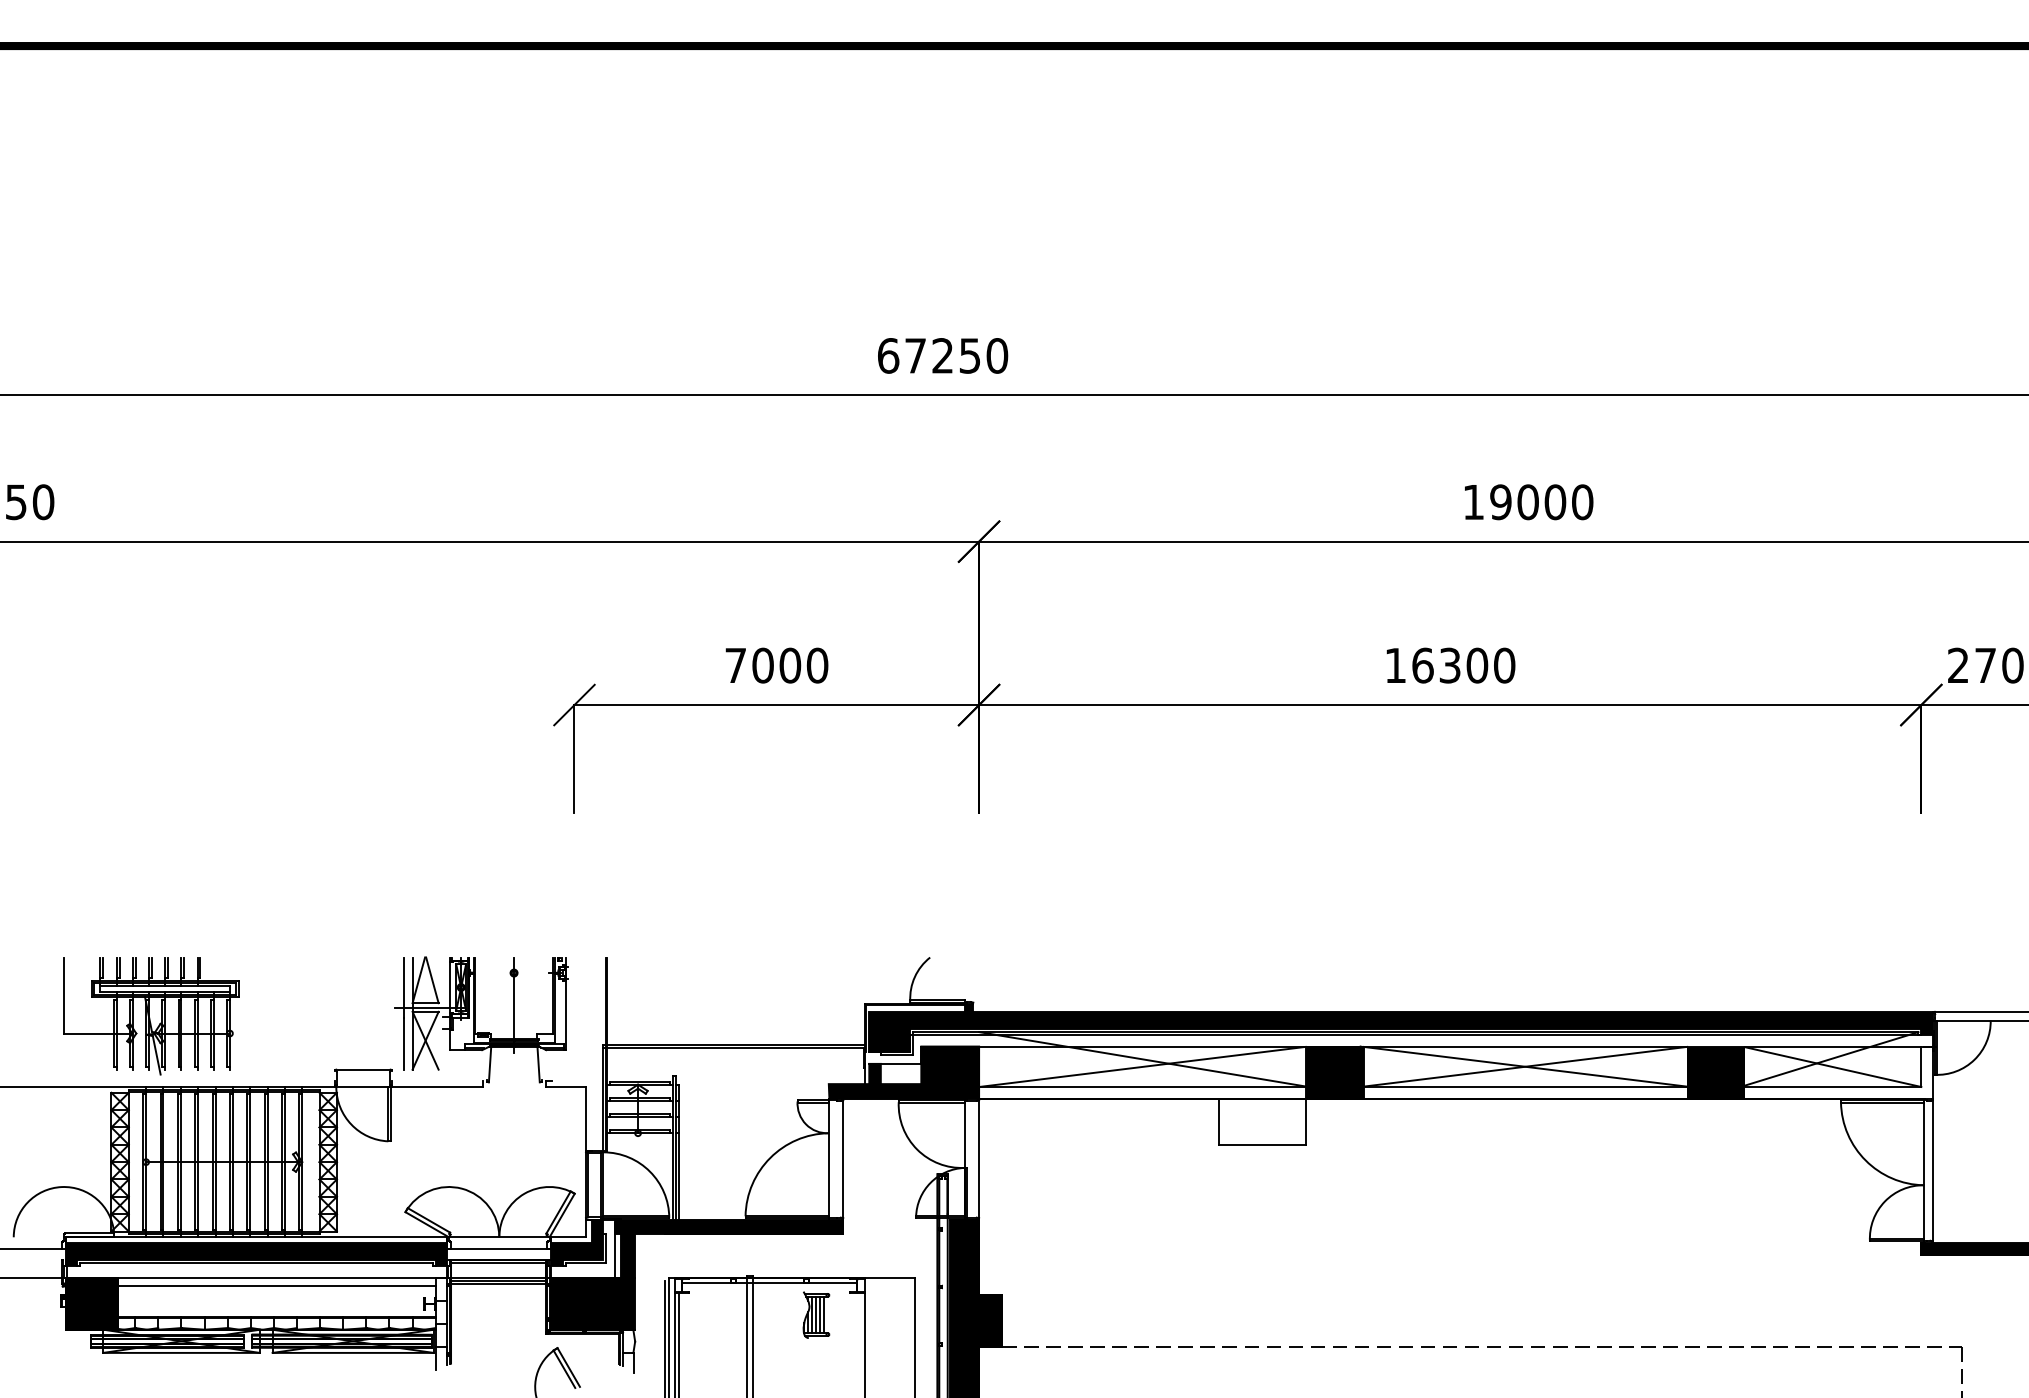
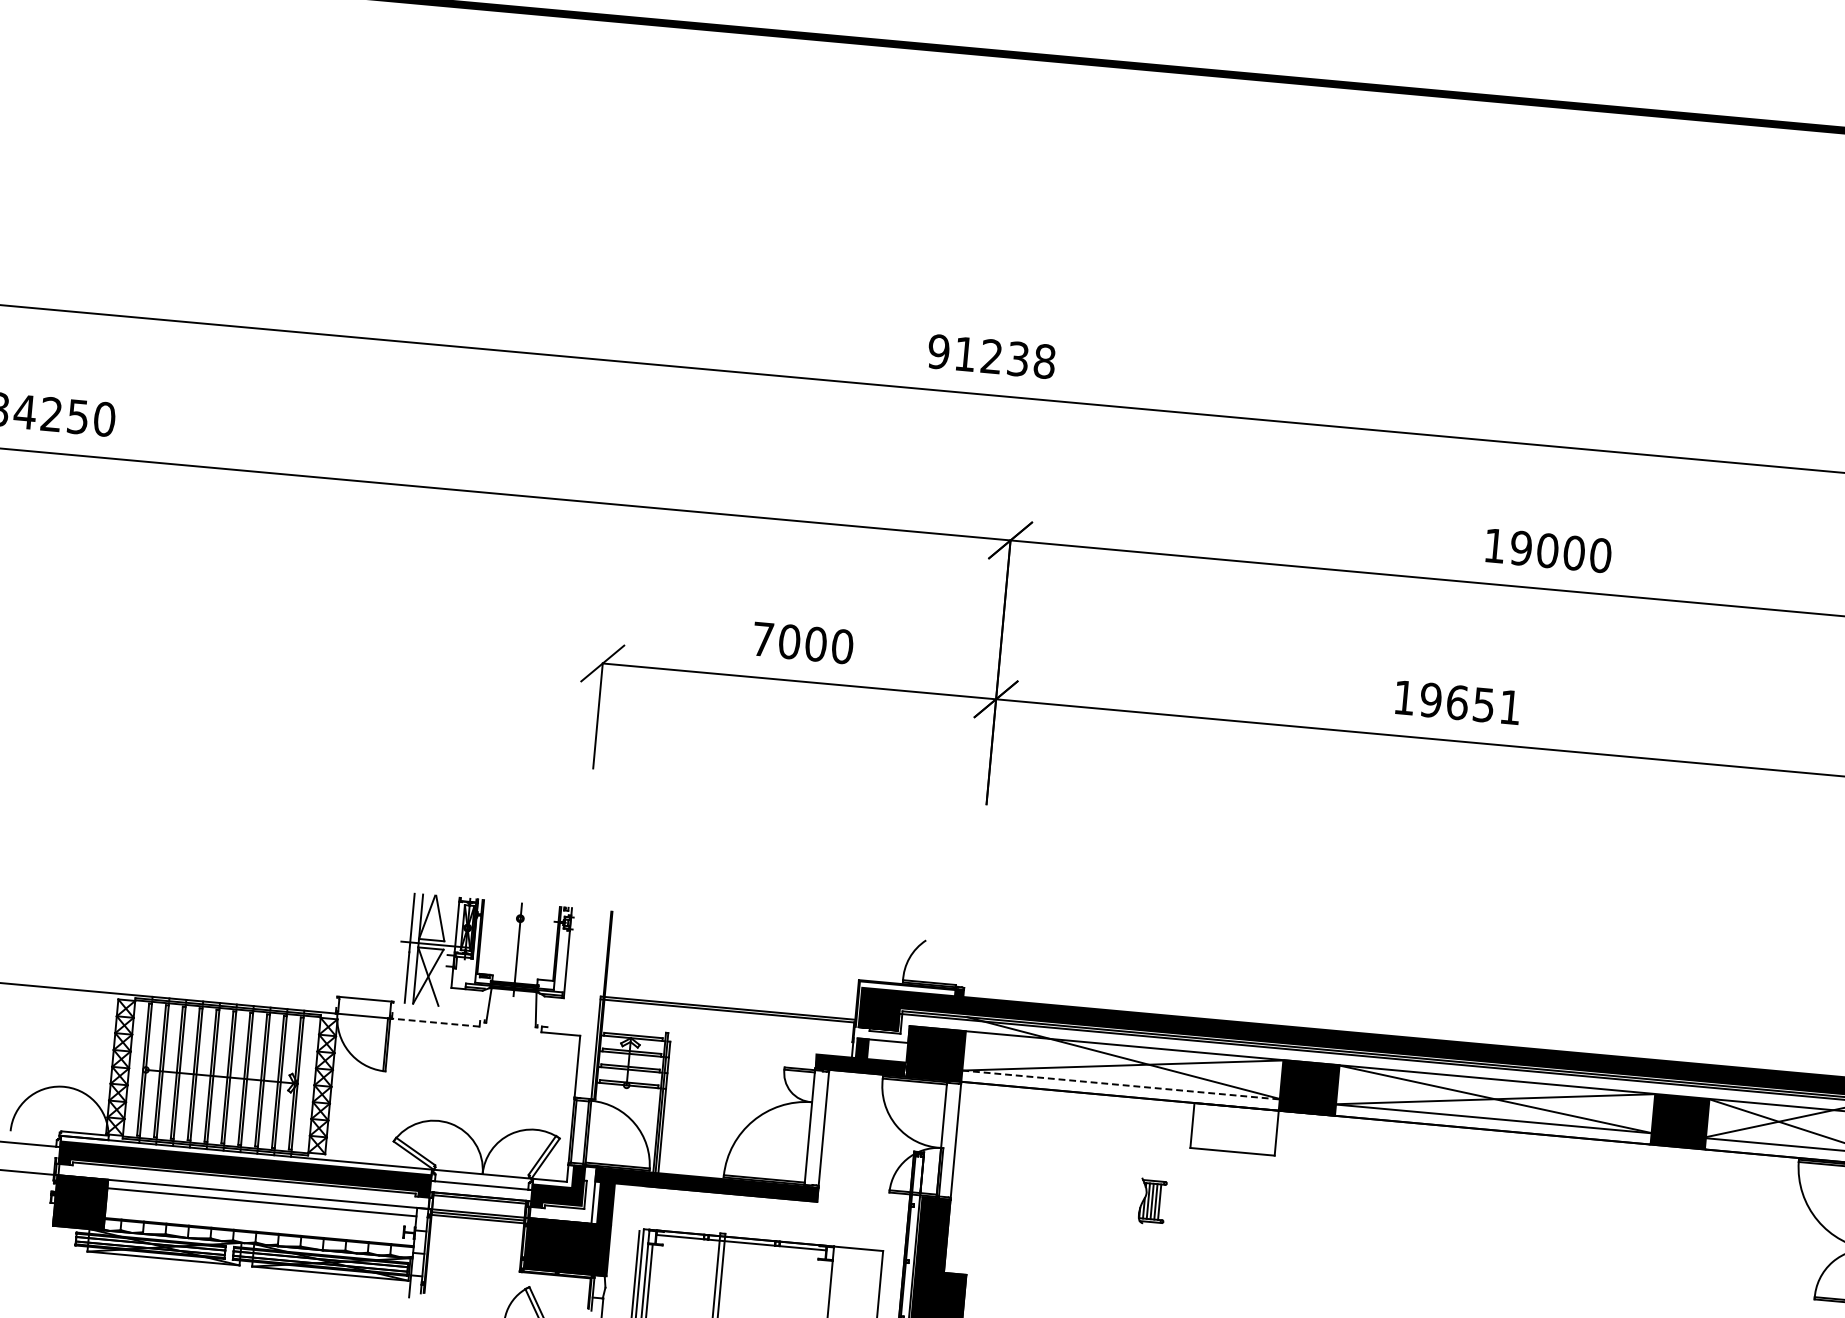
text: (942, 355) -> (991, 356), 67250 -> 91238
text: (1463, 665) -> (1470, 703), 16300 -> 19651
part: (151, 1016) -> (164, 928), removed
line: (436, 1087) -> (434, 1023), solid -> dashed
line: (1142, 1087) -> (1121, 1085), solid -> dashed
part: (816, 1314) -> (1152, 1201), moved

